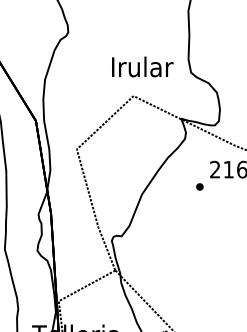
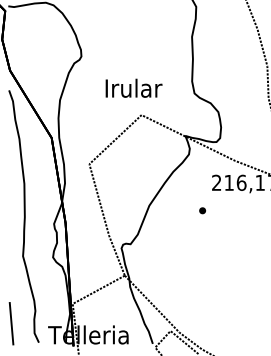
text: (142, 66) -> (133, 87), moved
part: (199, 186) -> (202, 210), moved

